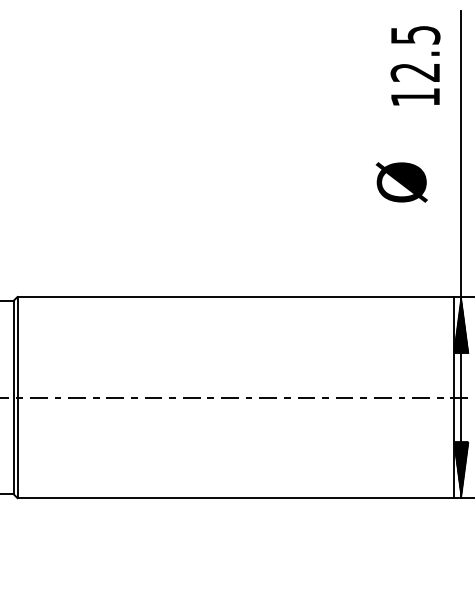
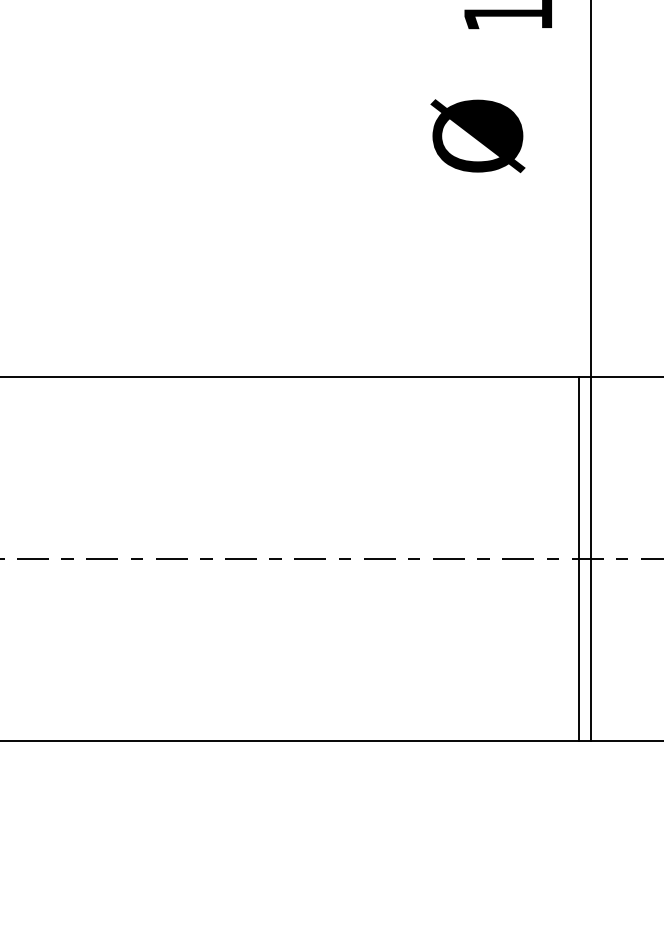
text: (401, 182) -> (477, 136), moved
hatch: (460, 325) -> (589, 428), removed
hatch: (460, 469) -> (589, 689), removed

